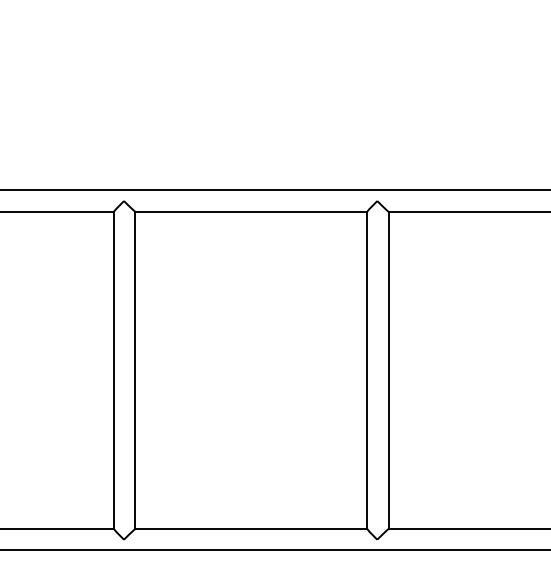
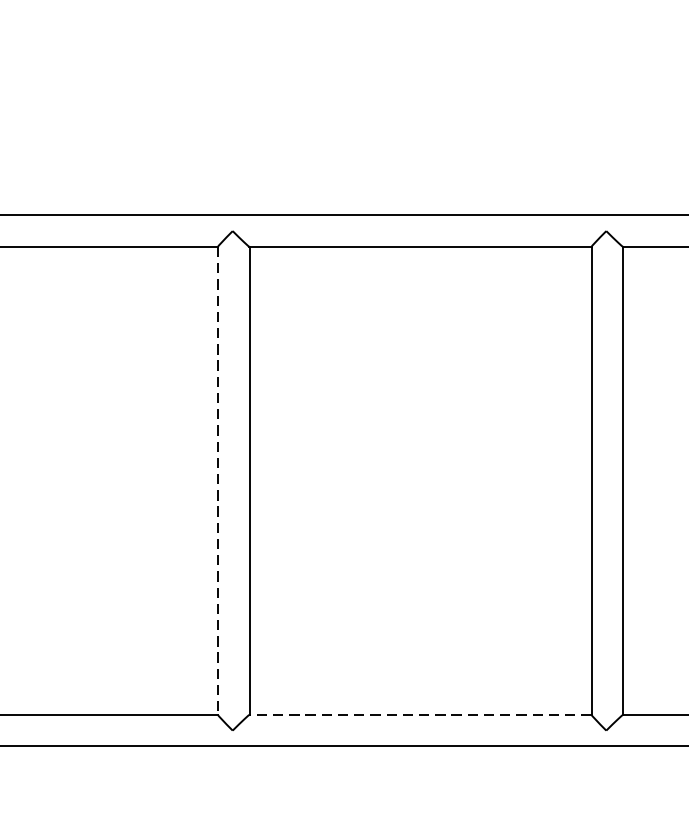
line: (113, 370) -> (217, 481), solid -> dashed
line: (251, 529) -> (420, 715), solid -> dashed

